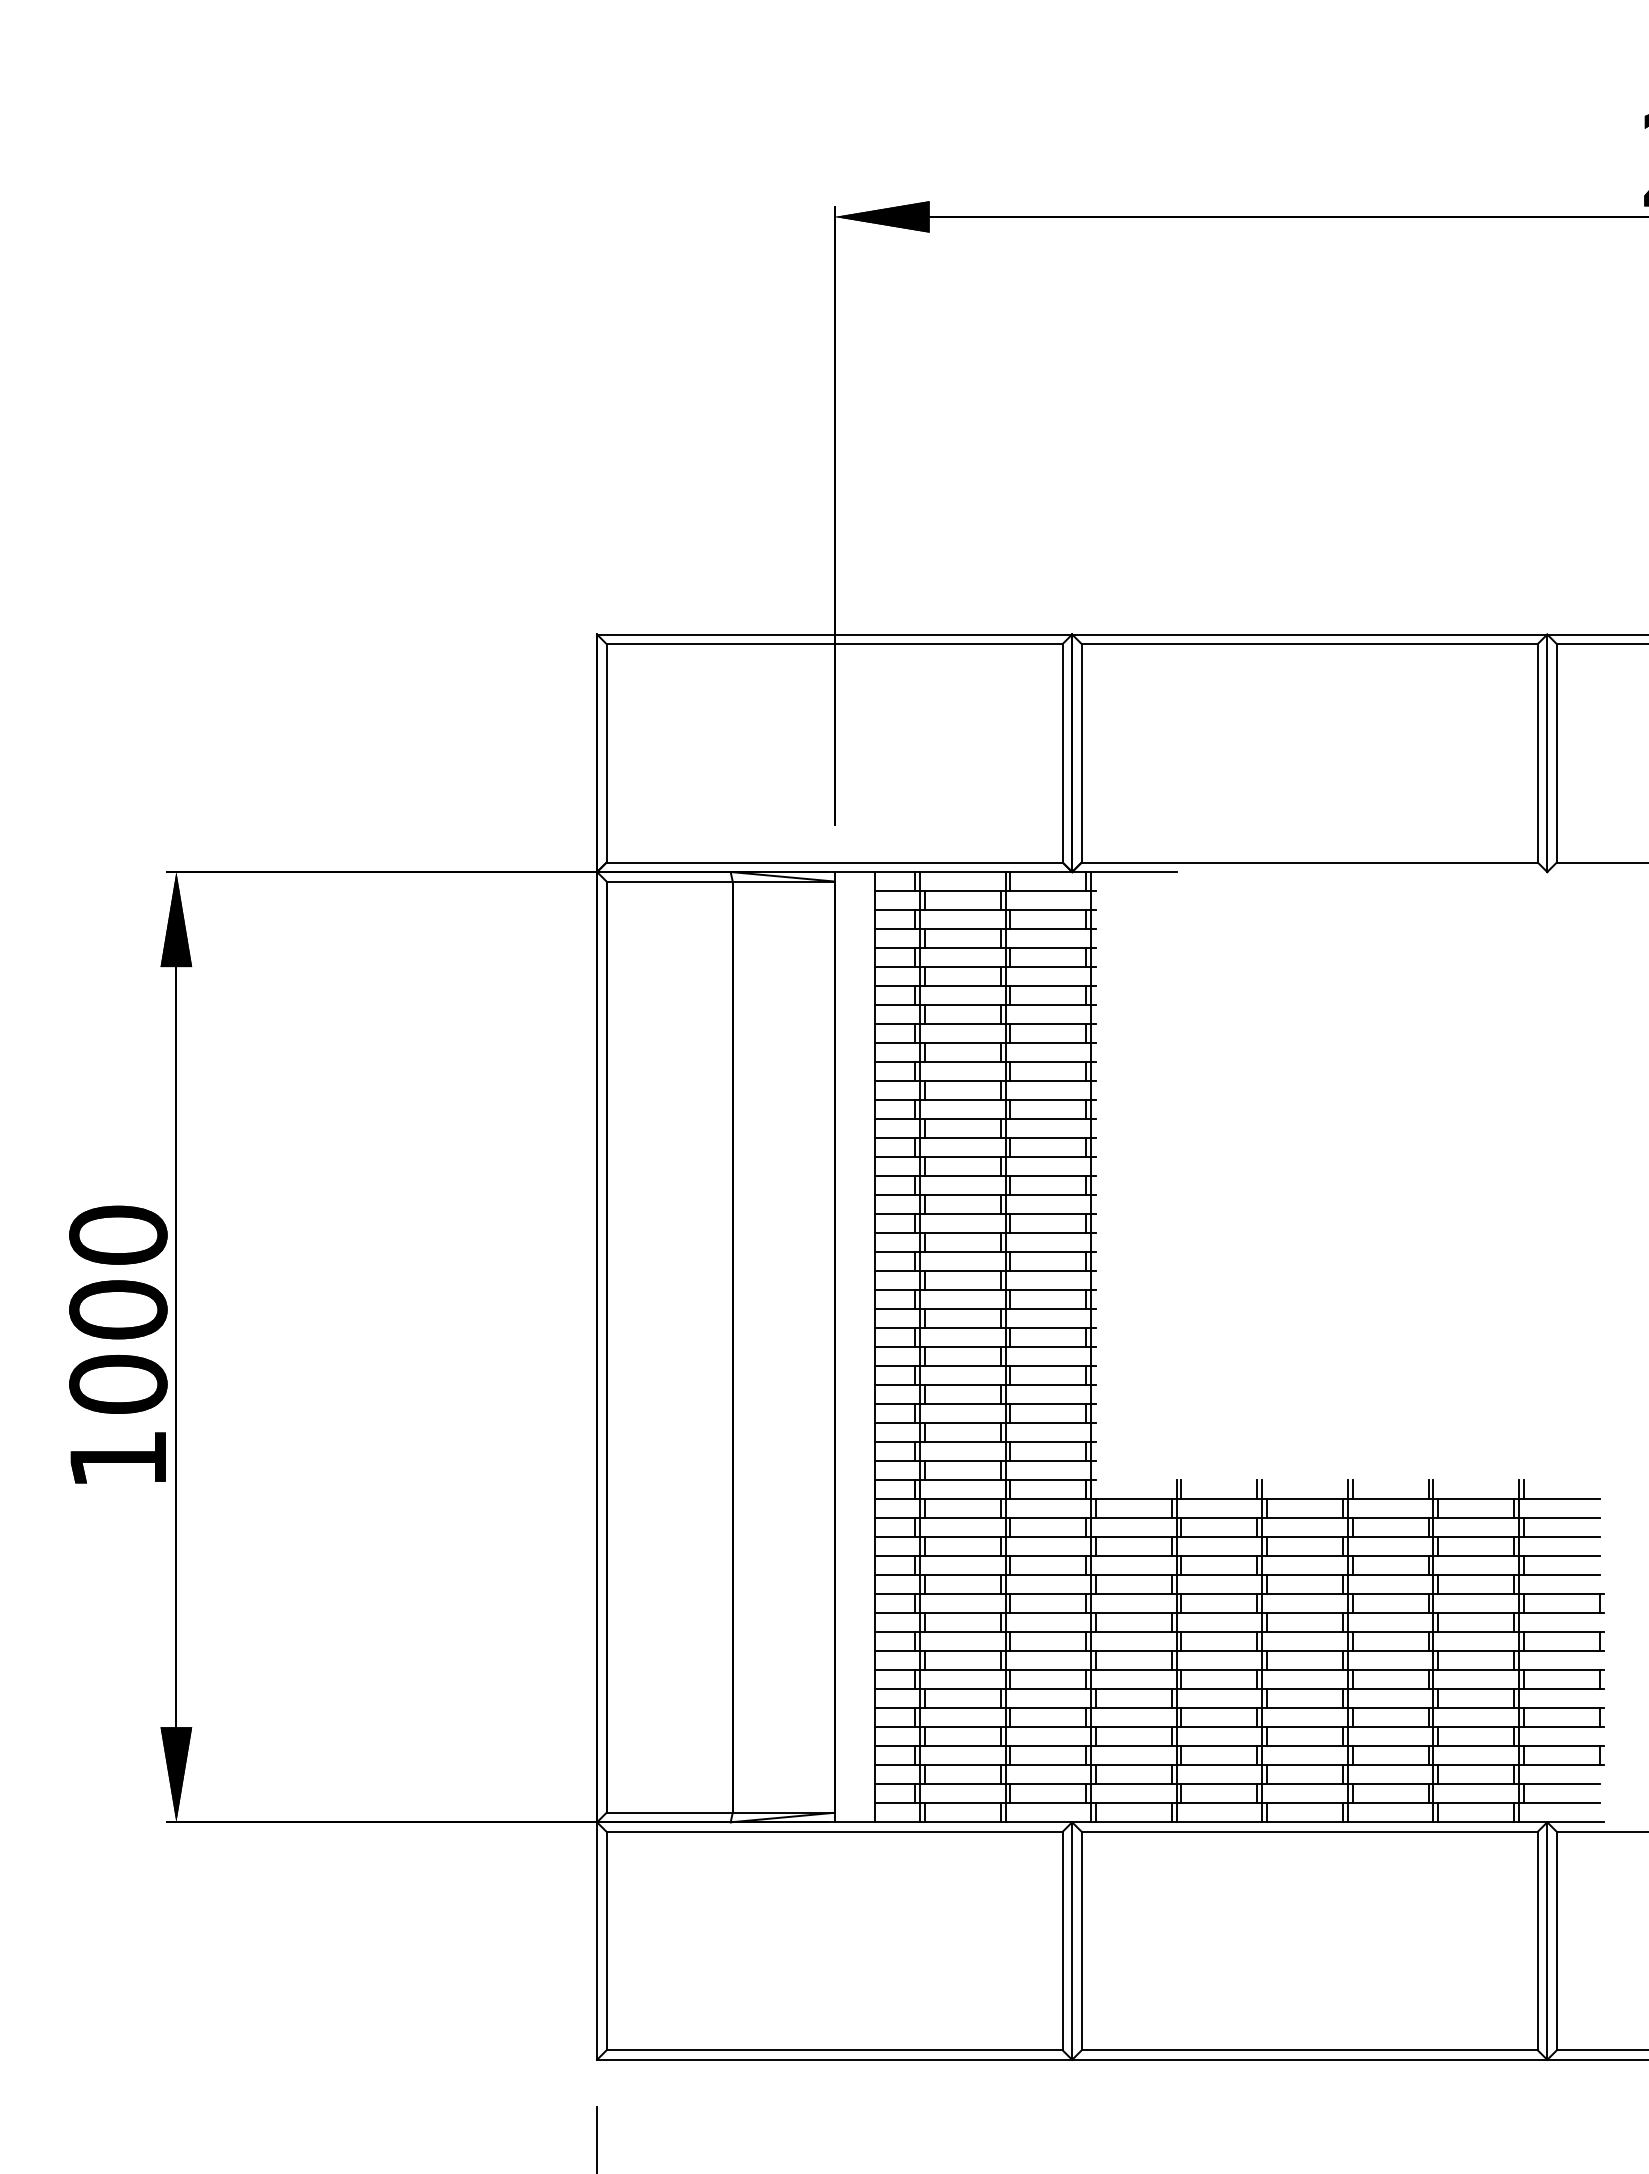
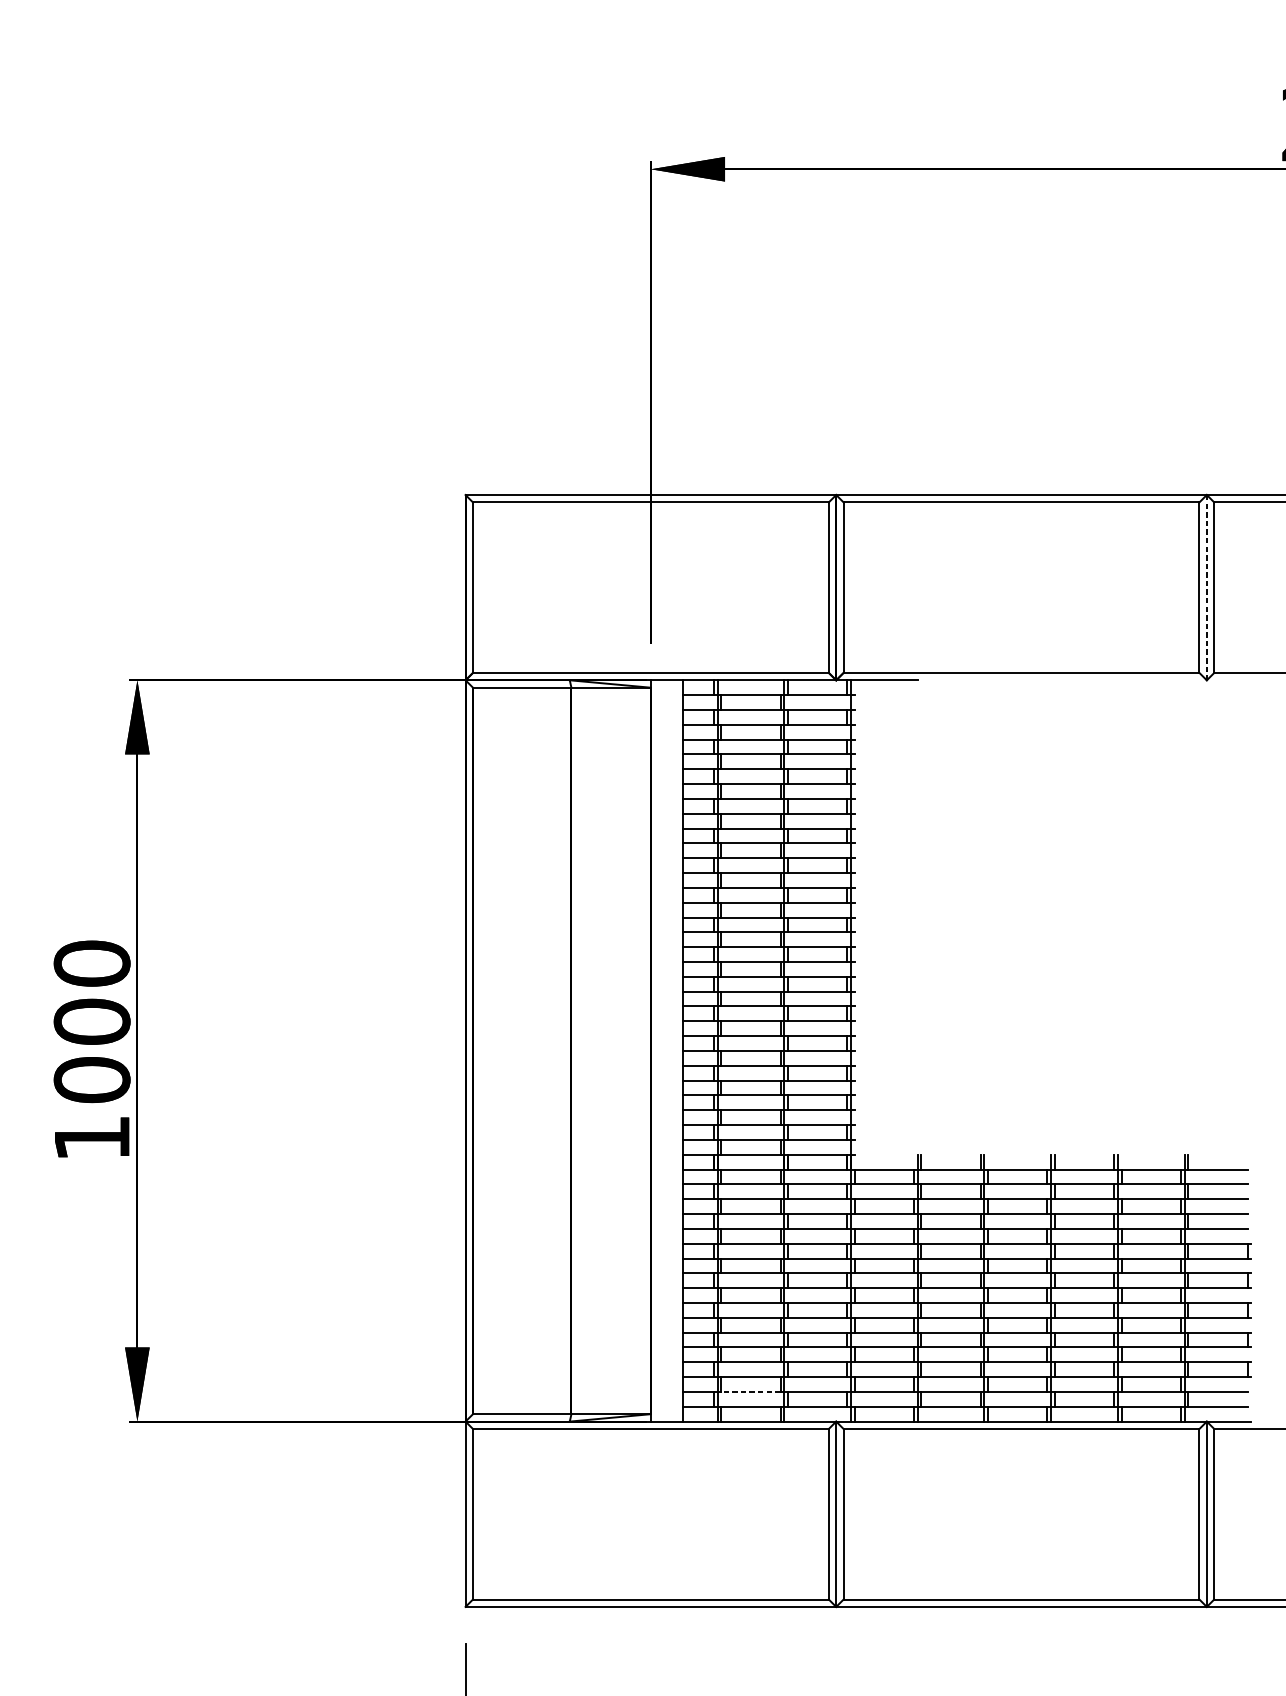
line: (1547, 753) -> (1207, 587), solid -> dashed
line: (962, 1784) -> (750, 1392), solid -> dashed

